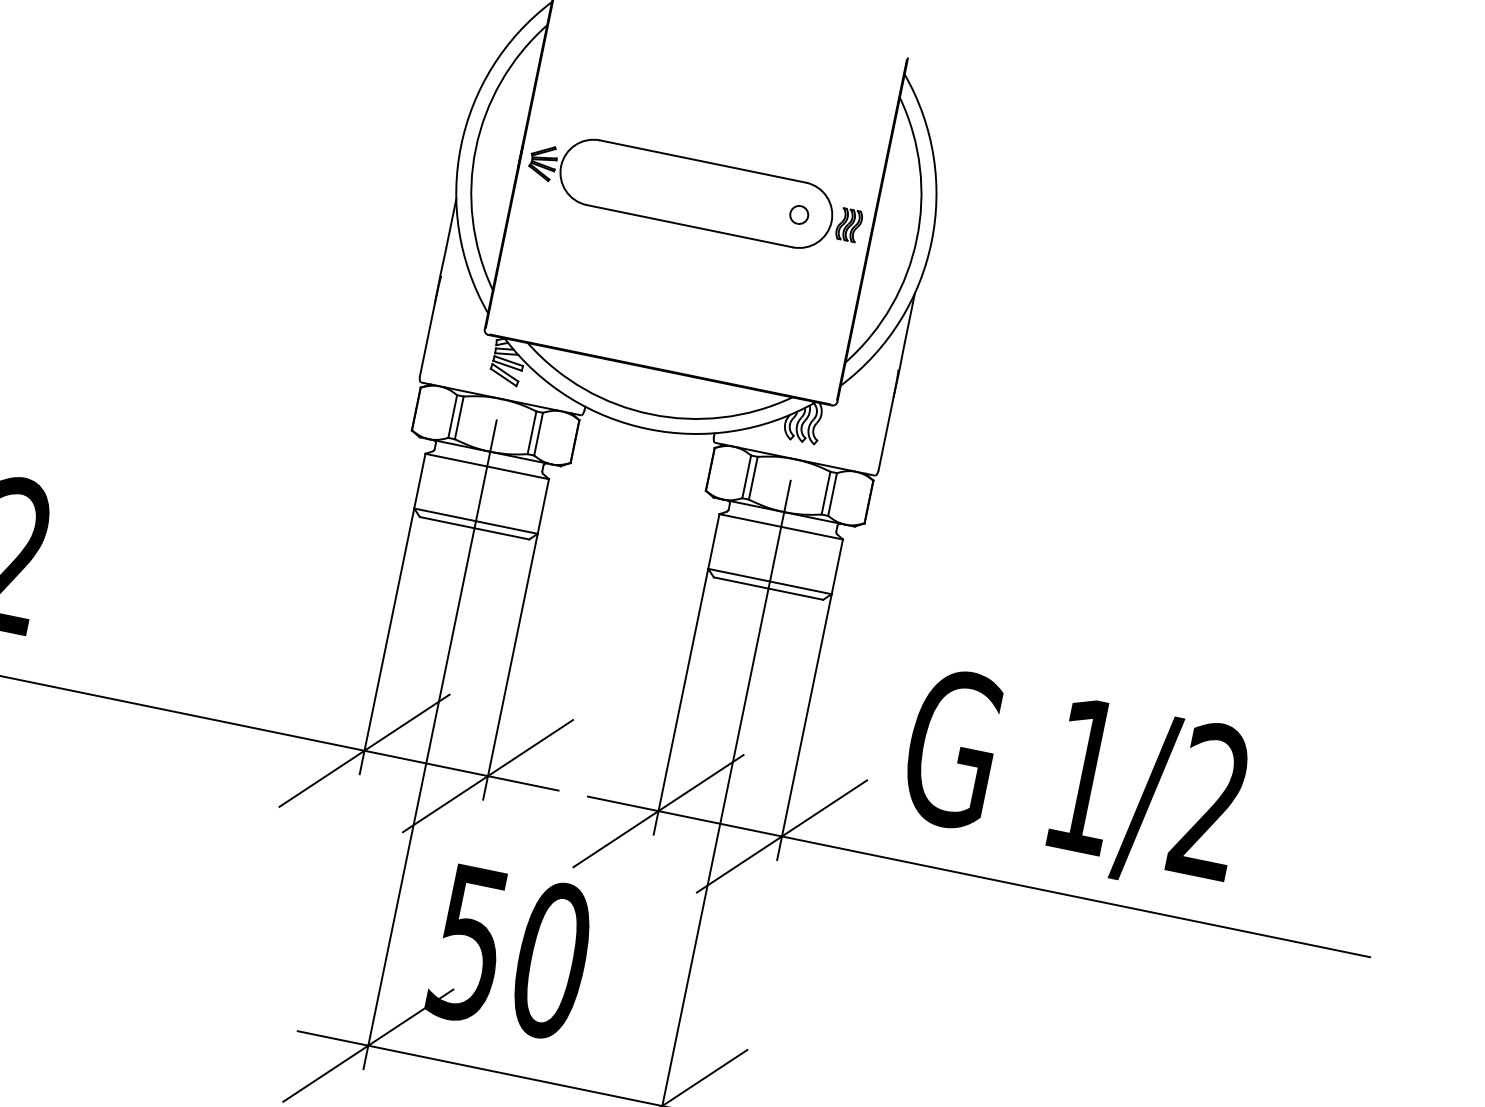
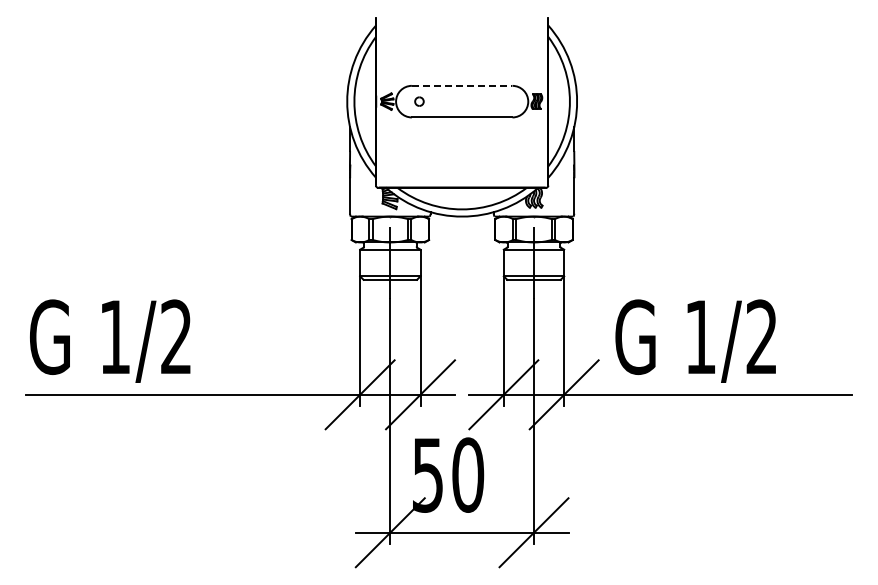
line: (703, 160) -> (462, 85), solid -> dashed
part: (799, 214) -> (419, 101), moved

